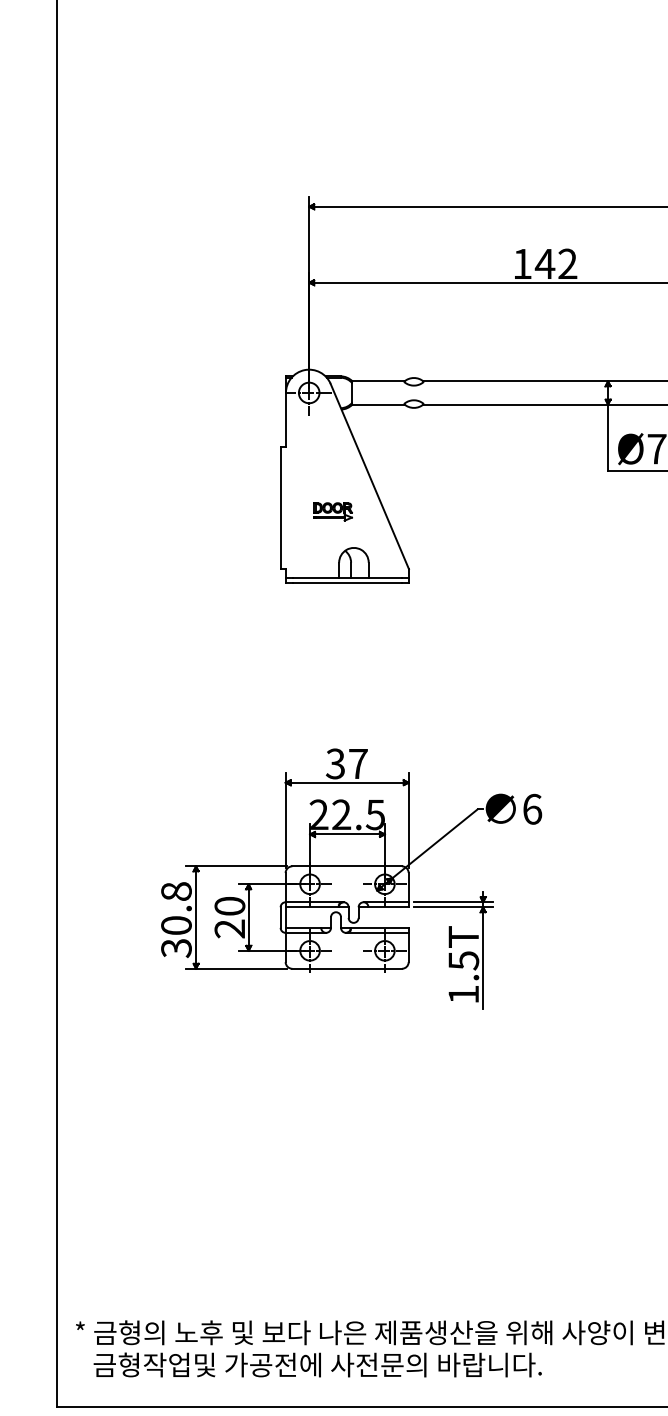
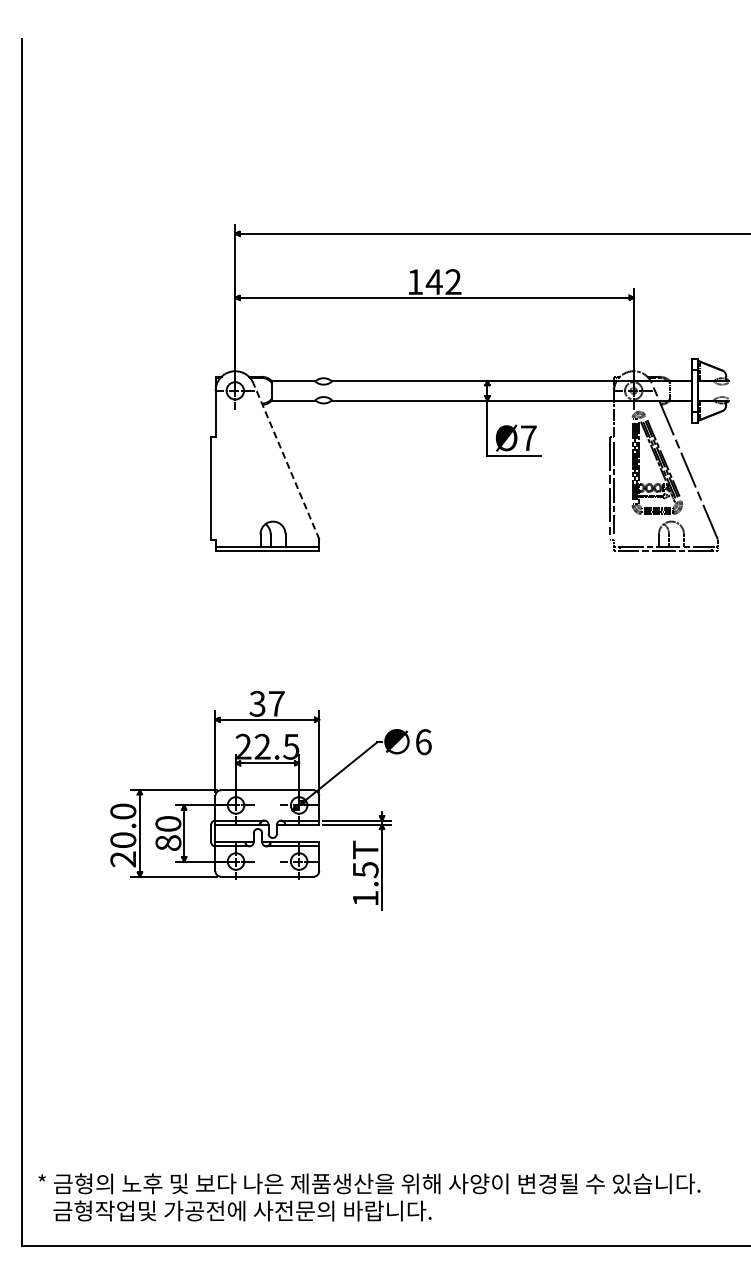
line: (369, 476) -> (286, 461), solid -> dashed
part: (333, 512) -> (255, 491), removed
text: (176, 919) -> (123, 835), 30.8 -> 20.0
text: (230, 928) -> (168, 842), 20 -> 80

